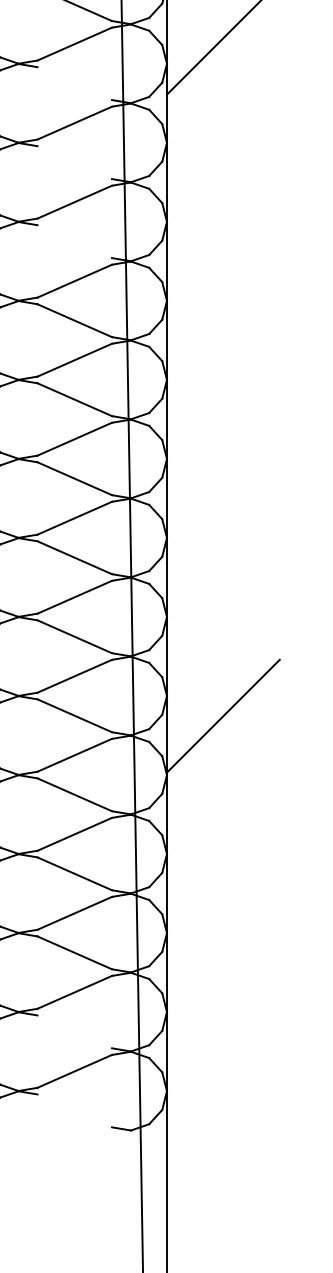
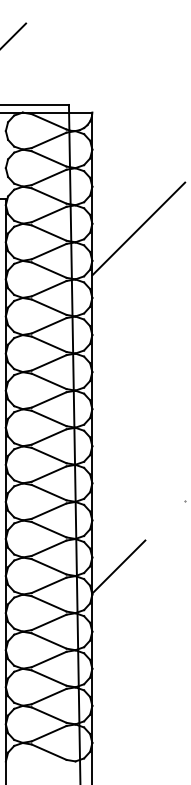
line: (73, 82) -> (48, 269), added
line: (73, 161) -> (48, 306), added
line: (73, 242) -> (48, 344), added
line: (73, 1030) -> (48, 714), added
line: (73, 1109) -> (48, 751), added

